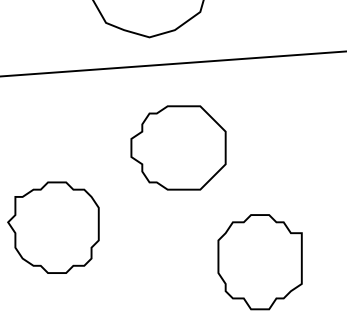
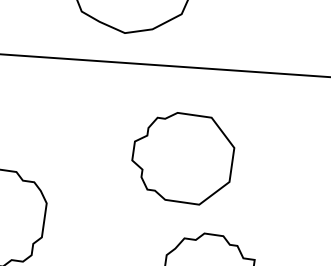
part: (178, 147) -> (182, 157), moved

